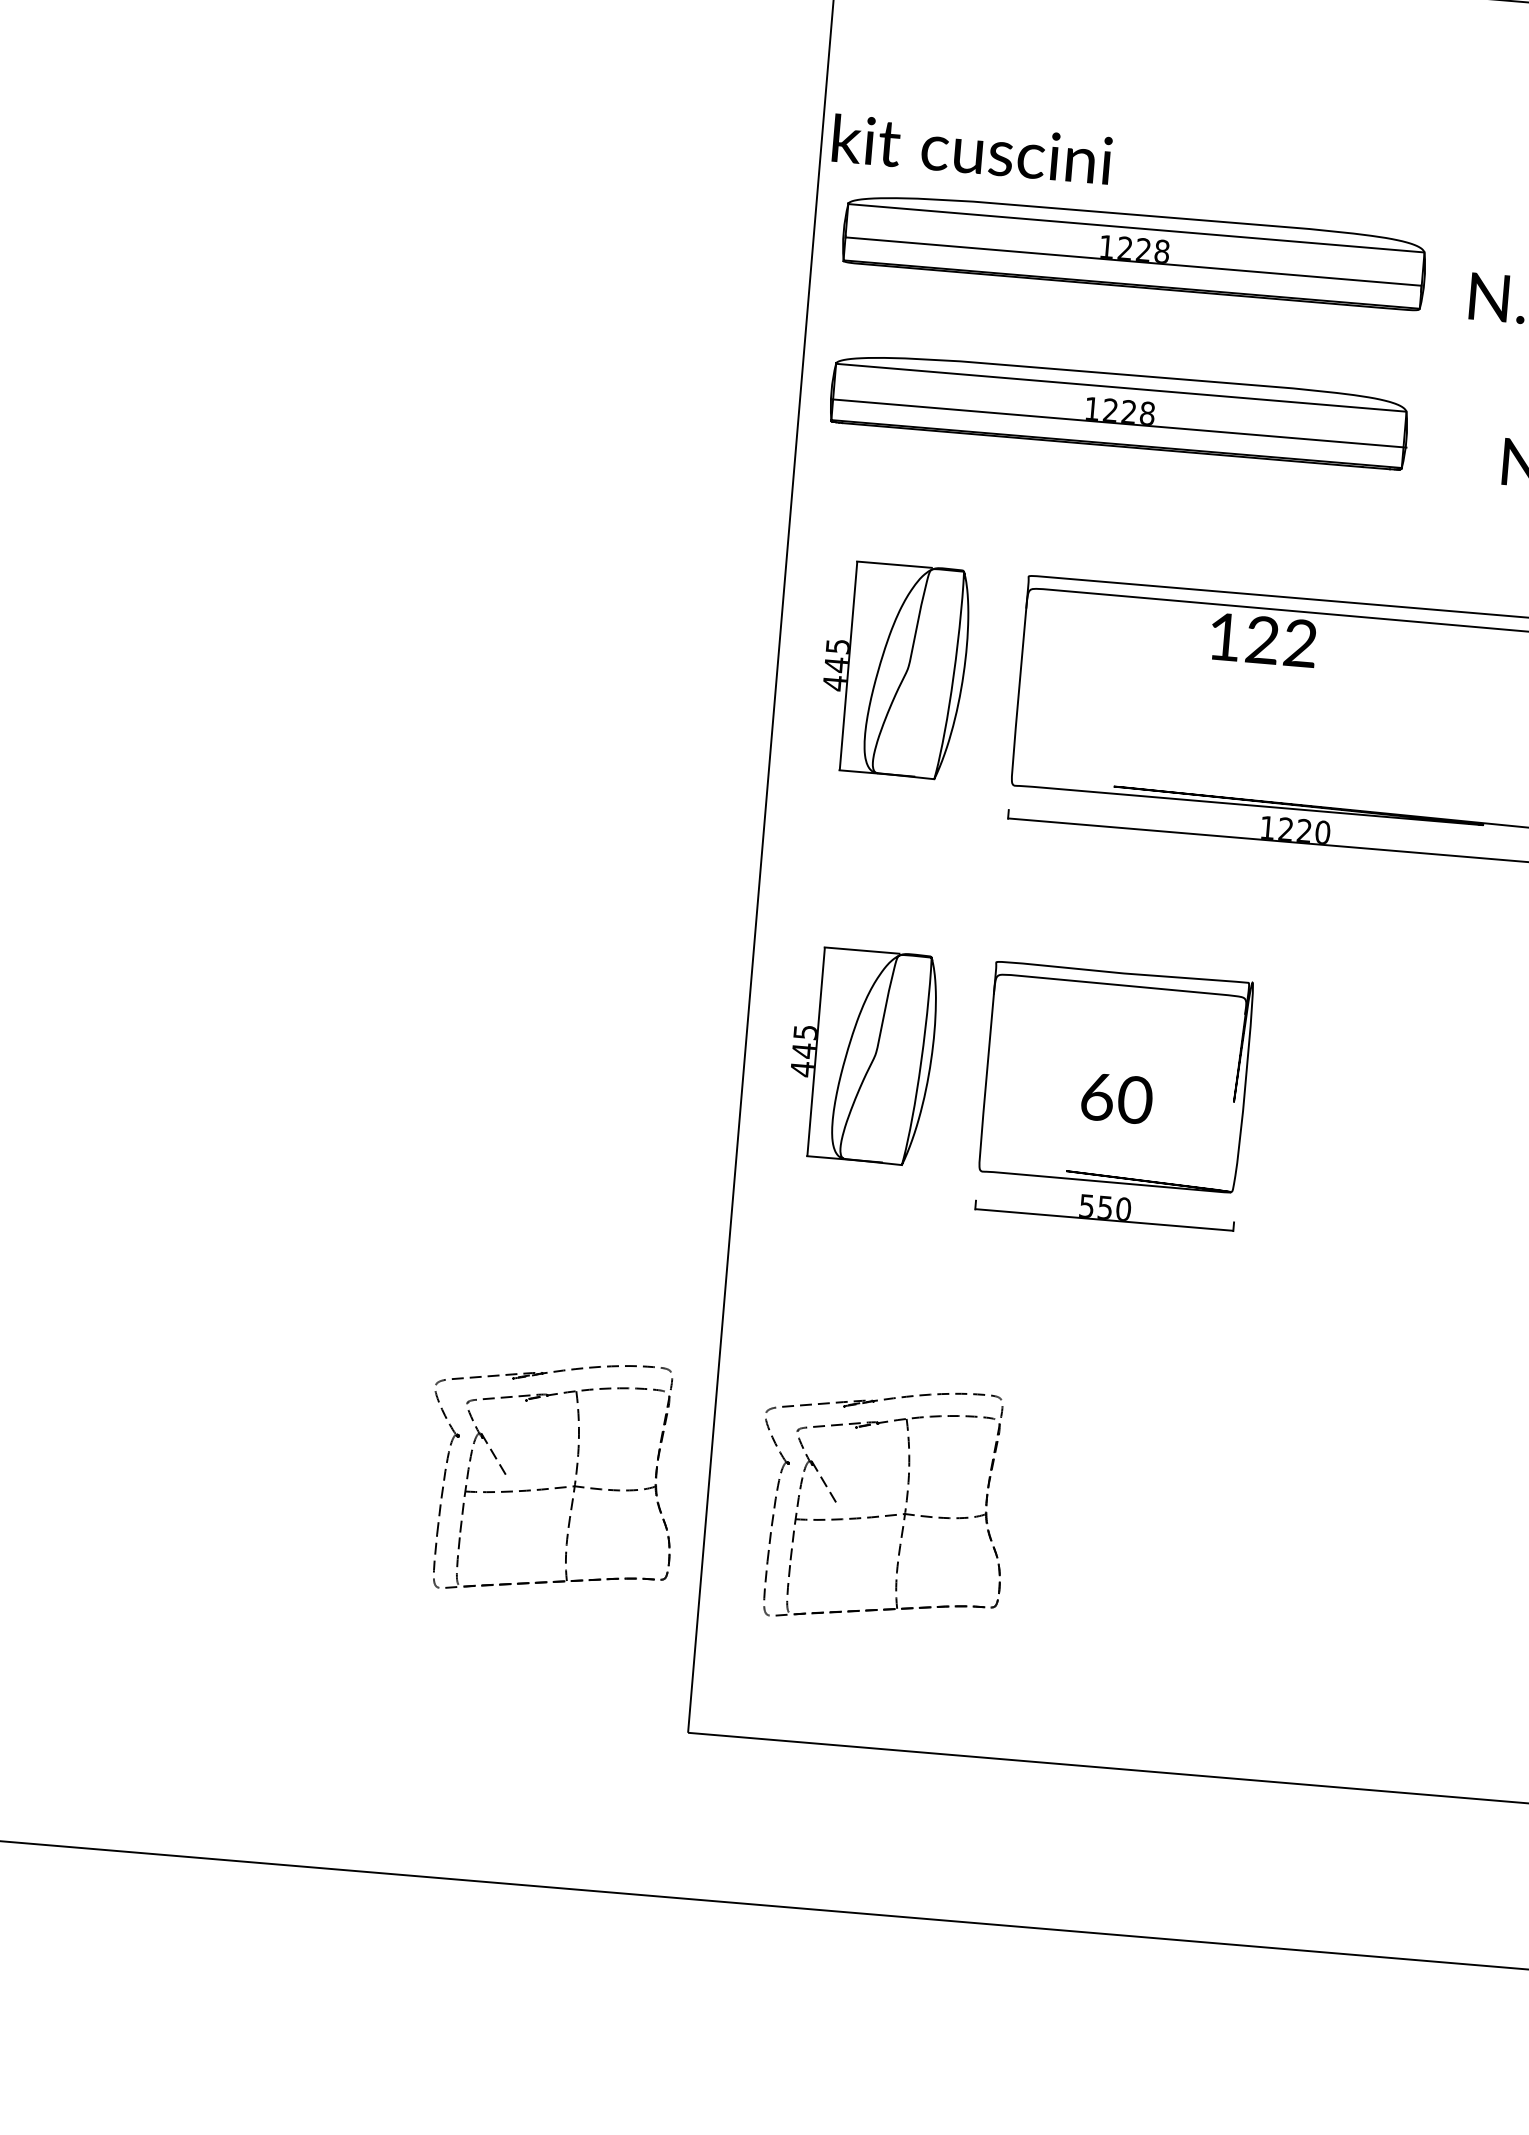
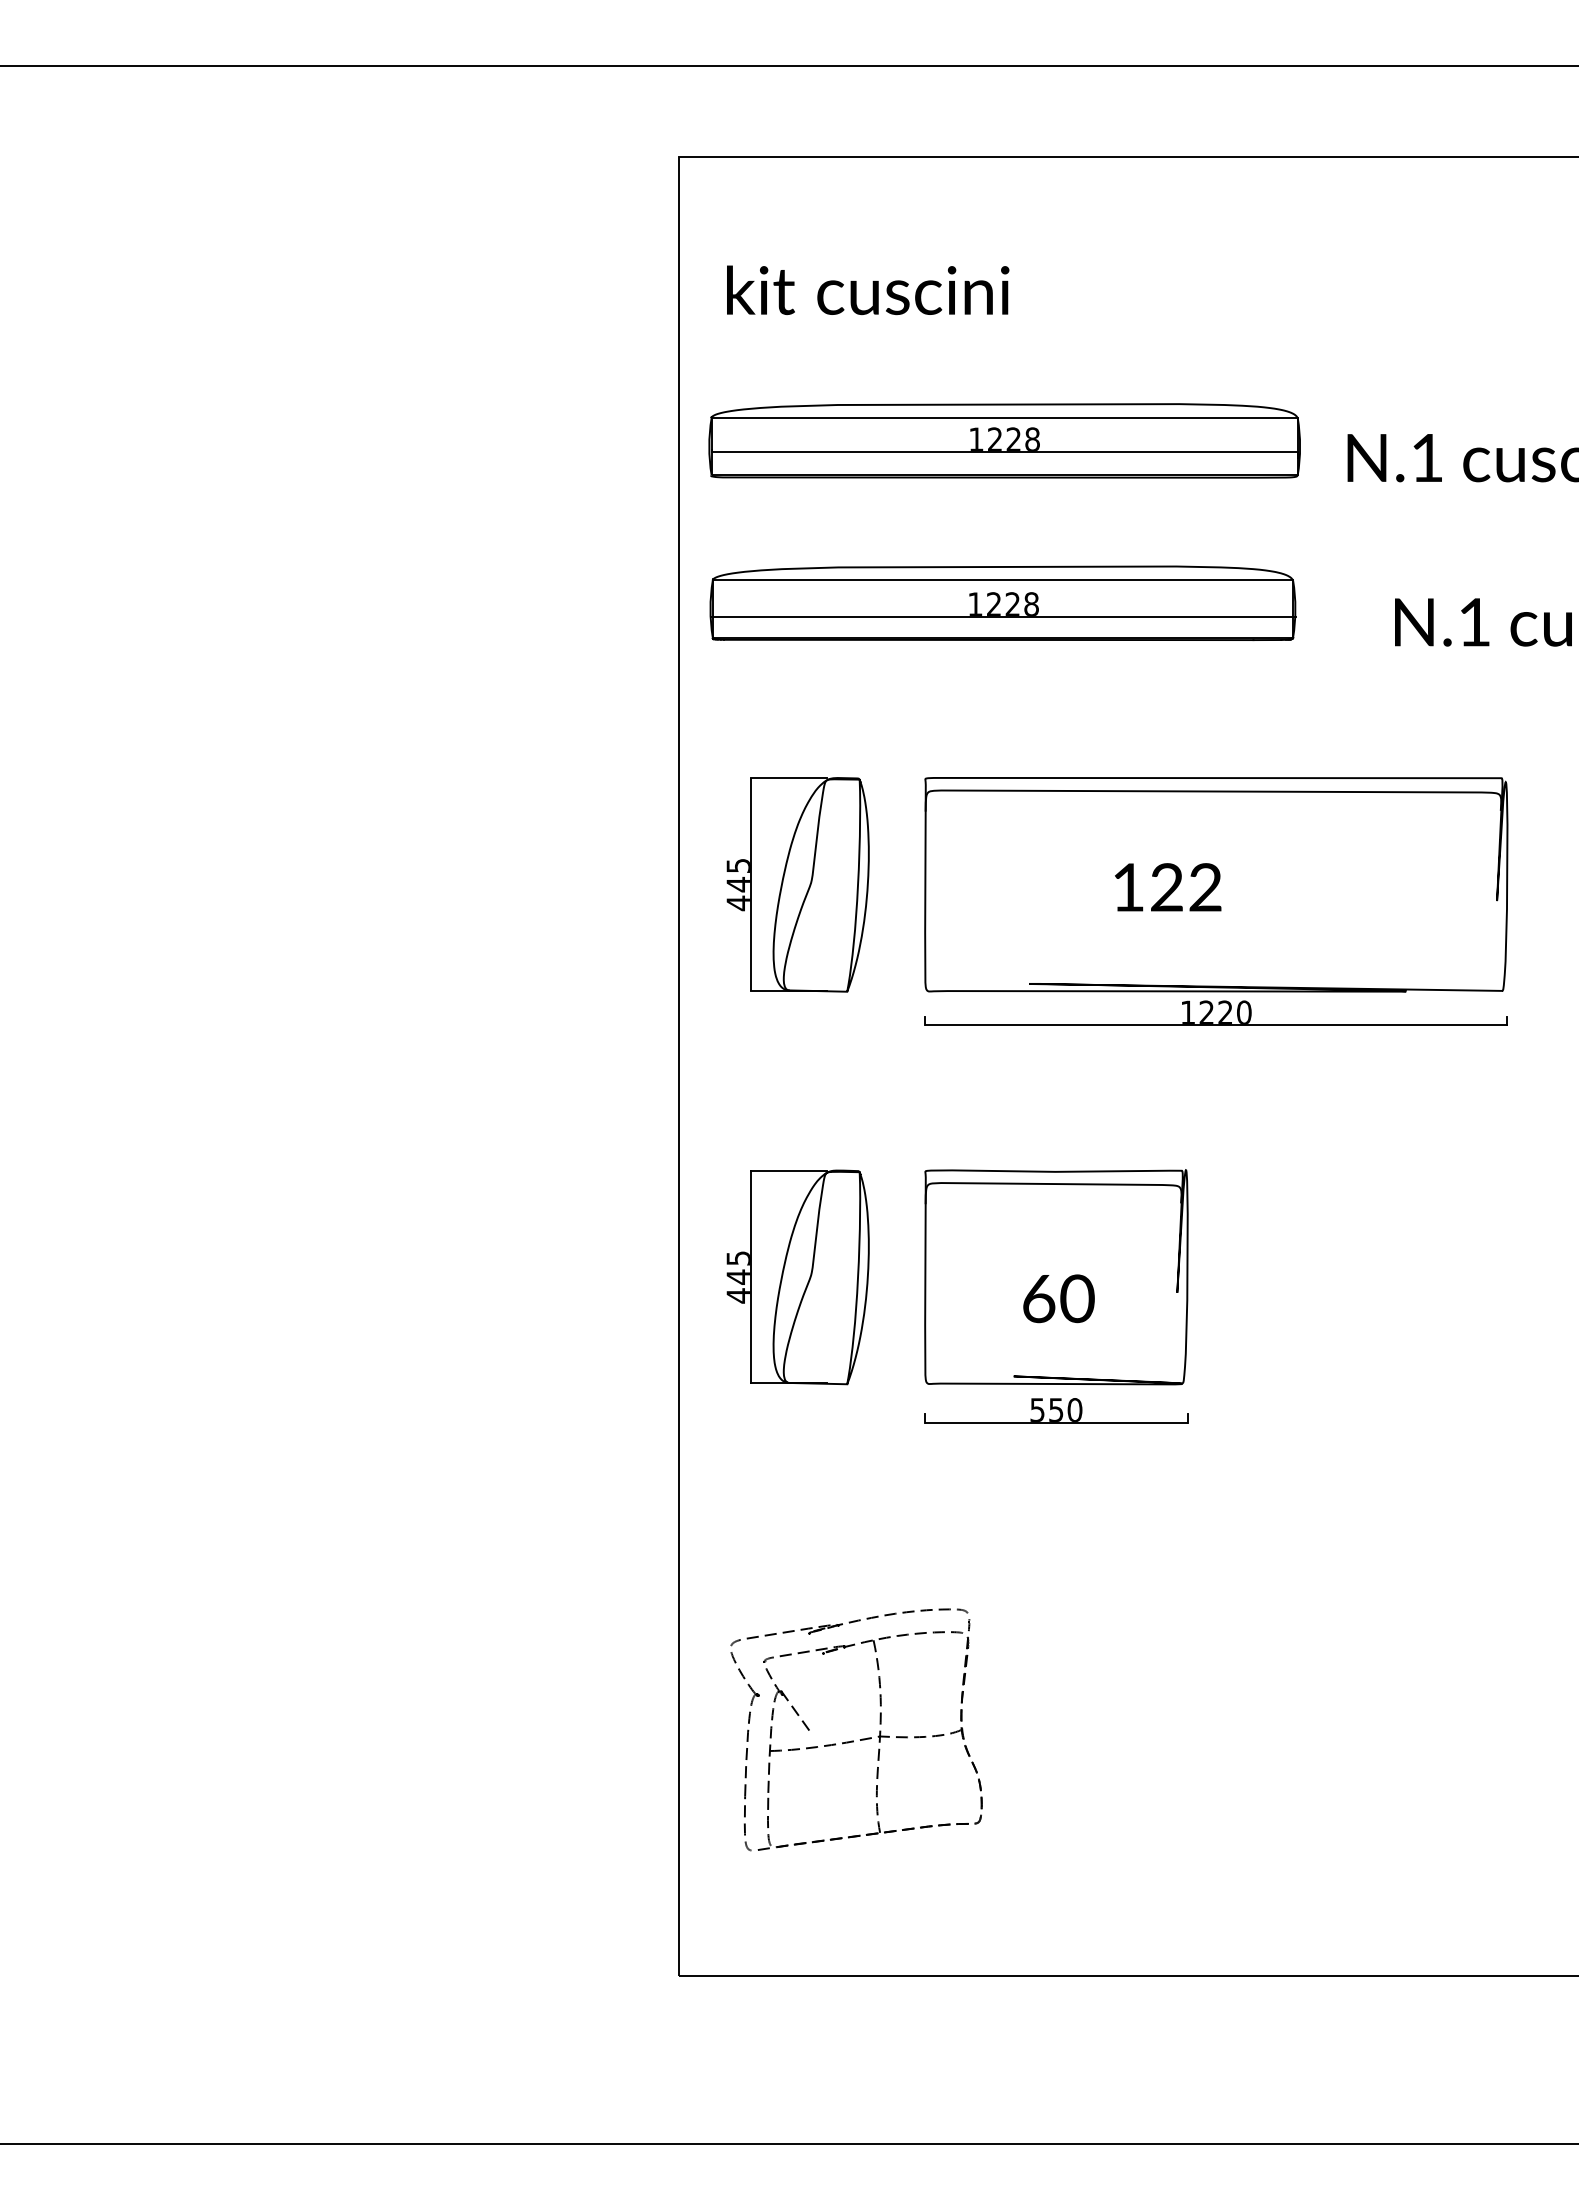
text: (972, 149) -> (868, 290), moved
text: (1264, 640) -> (1168, 887), moved
part: (554, 1487) -> (523, 1739), removed

